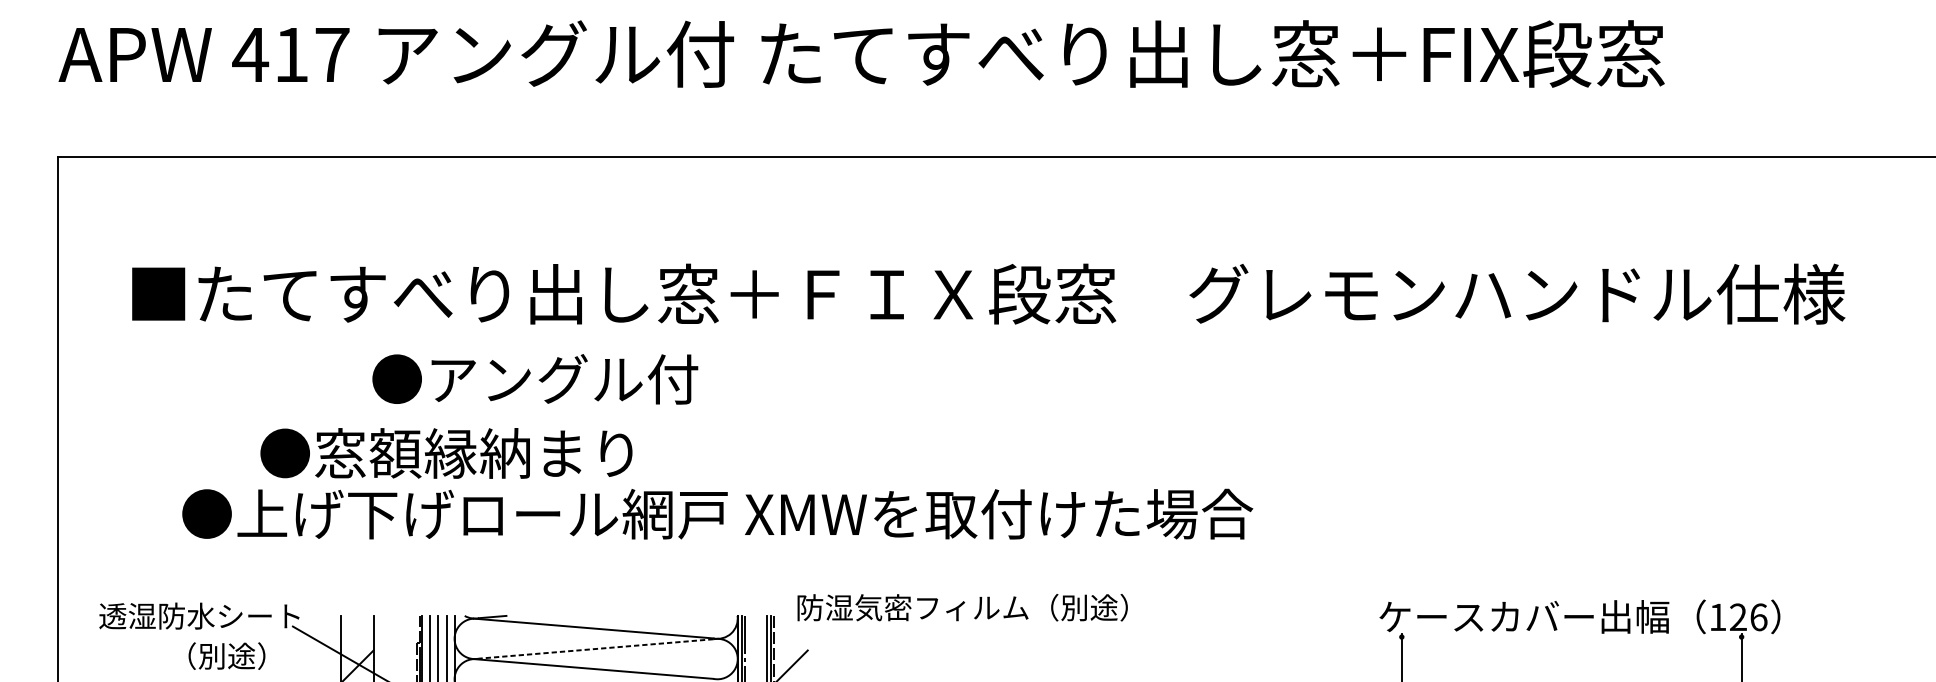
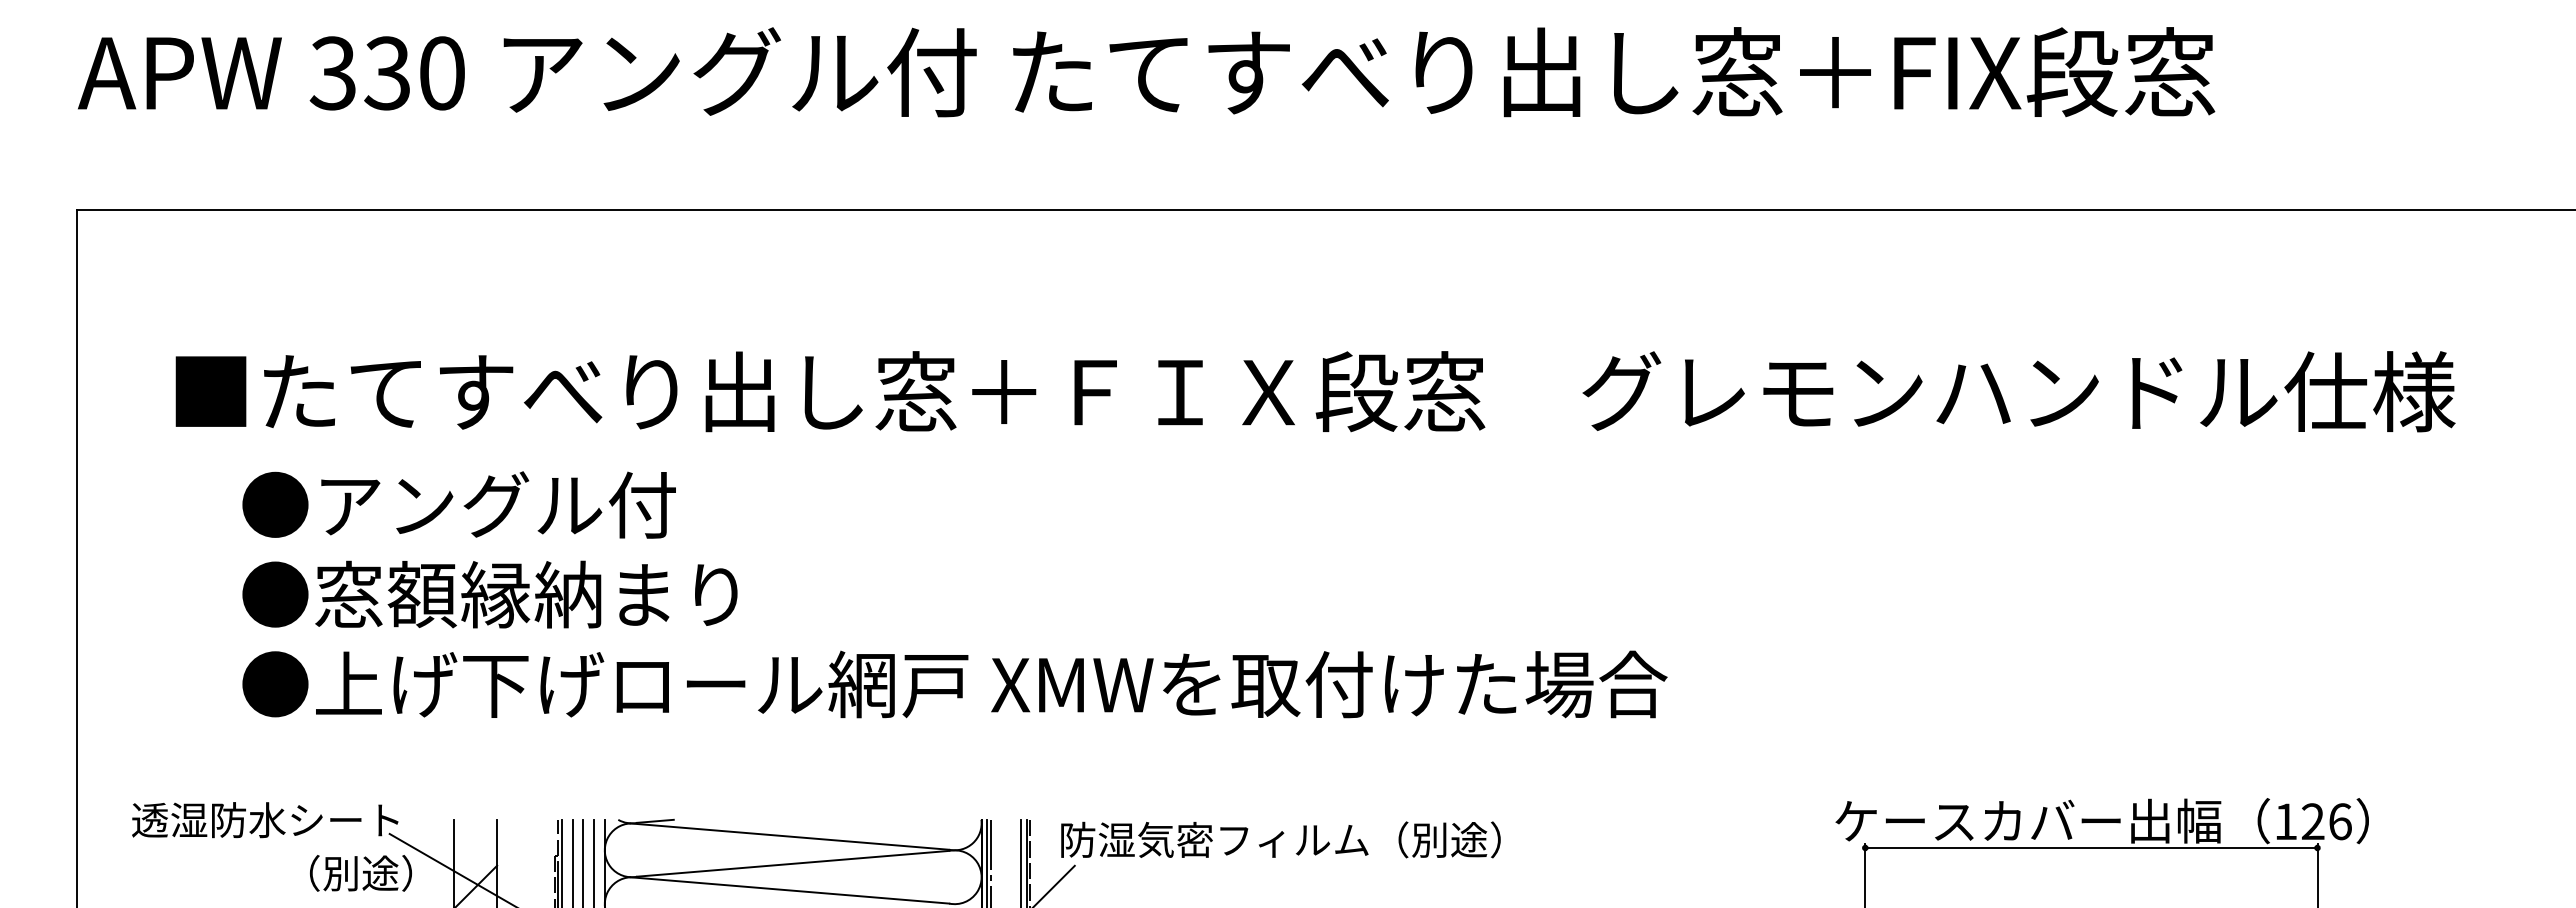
text: (290, 55) -> (386, 73), 417 -> 330
text: (534, 378) -> (458, 504), moved
text: (446, 453) -> (489, 594), moved
text: (962, 607) -> (1280, 839), moved
line: (1571, 636) -> (2091, 847), added
line: (596, 648) -> (793, 863), dashed -> solid
text: (226, 656) -> (360, 873), moved

